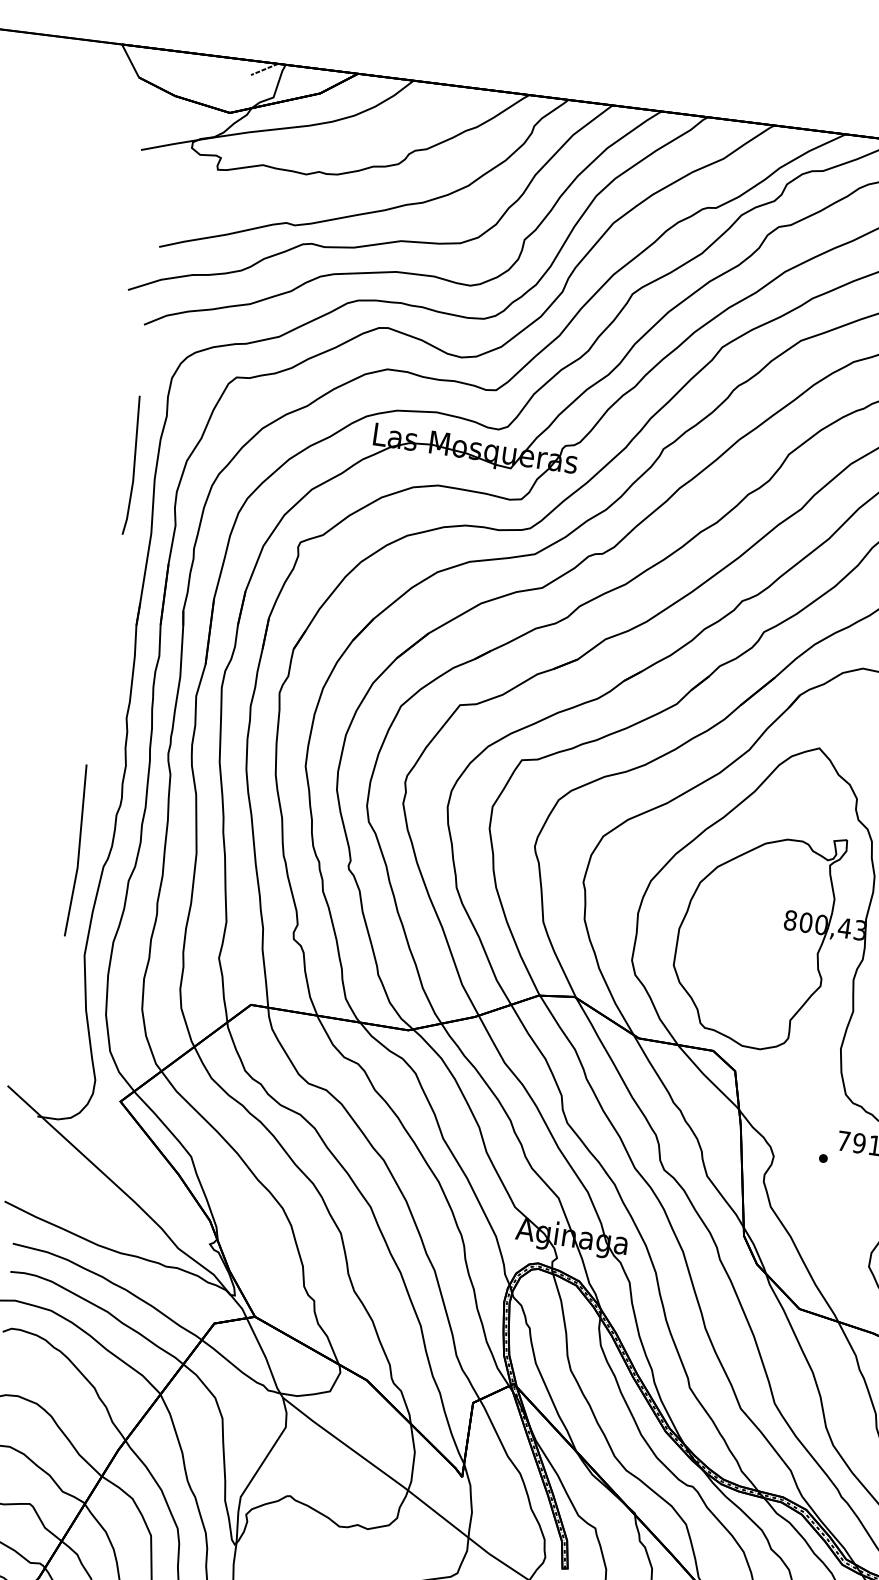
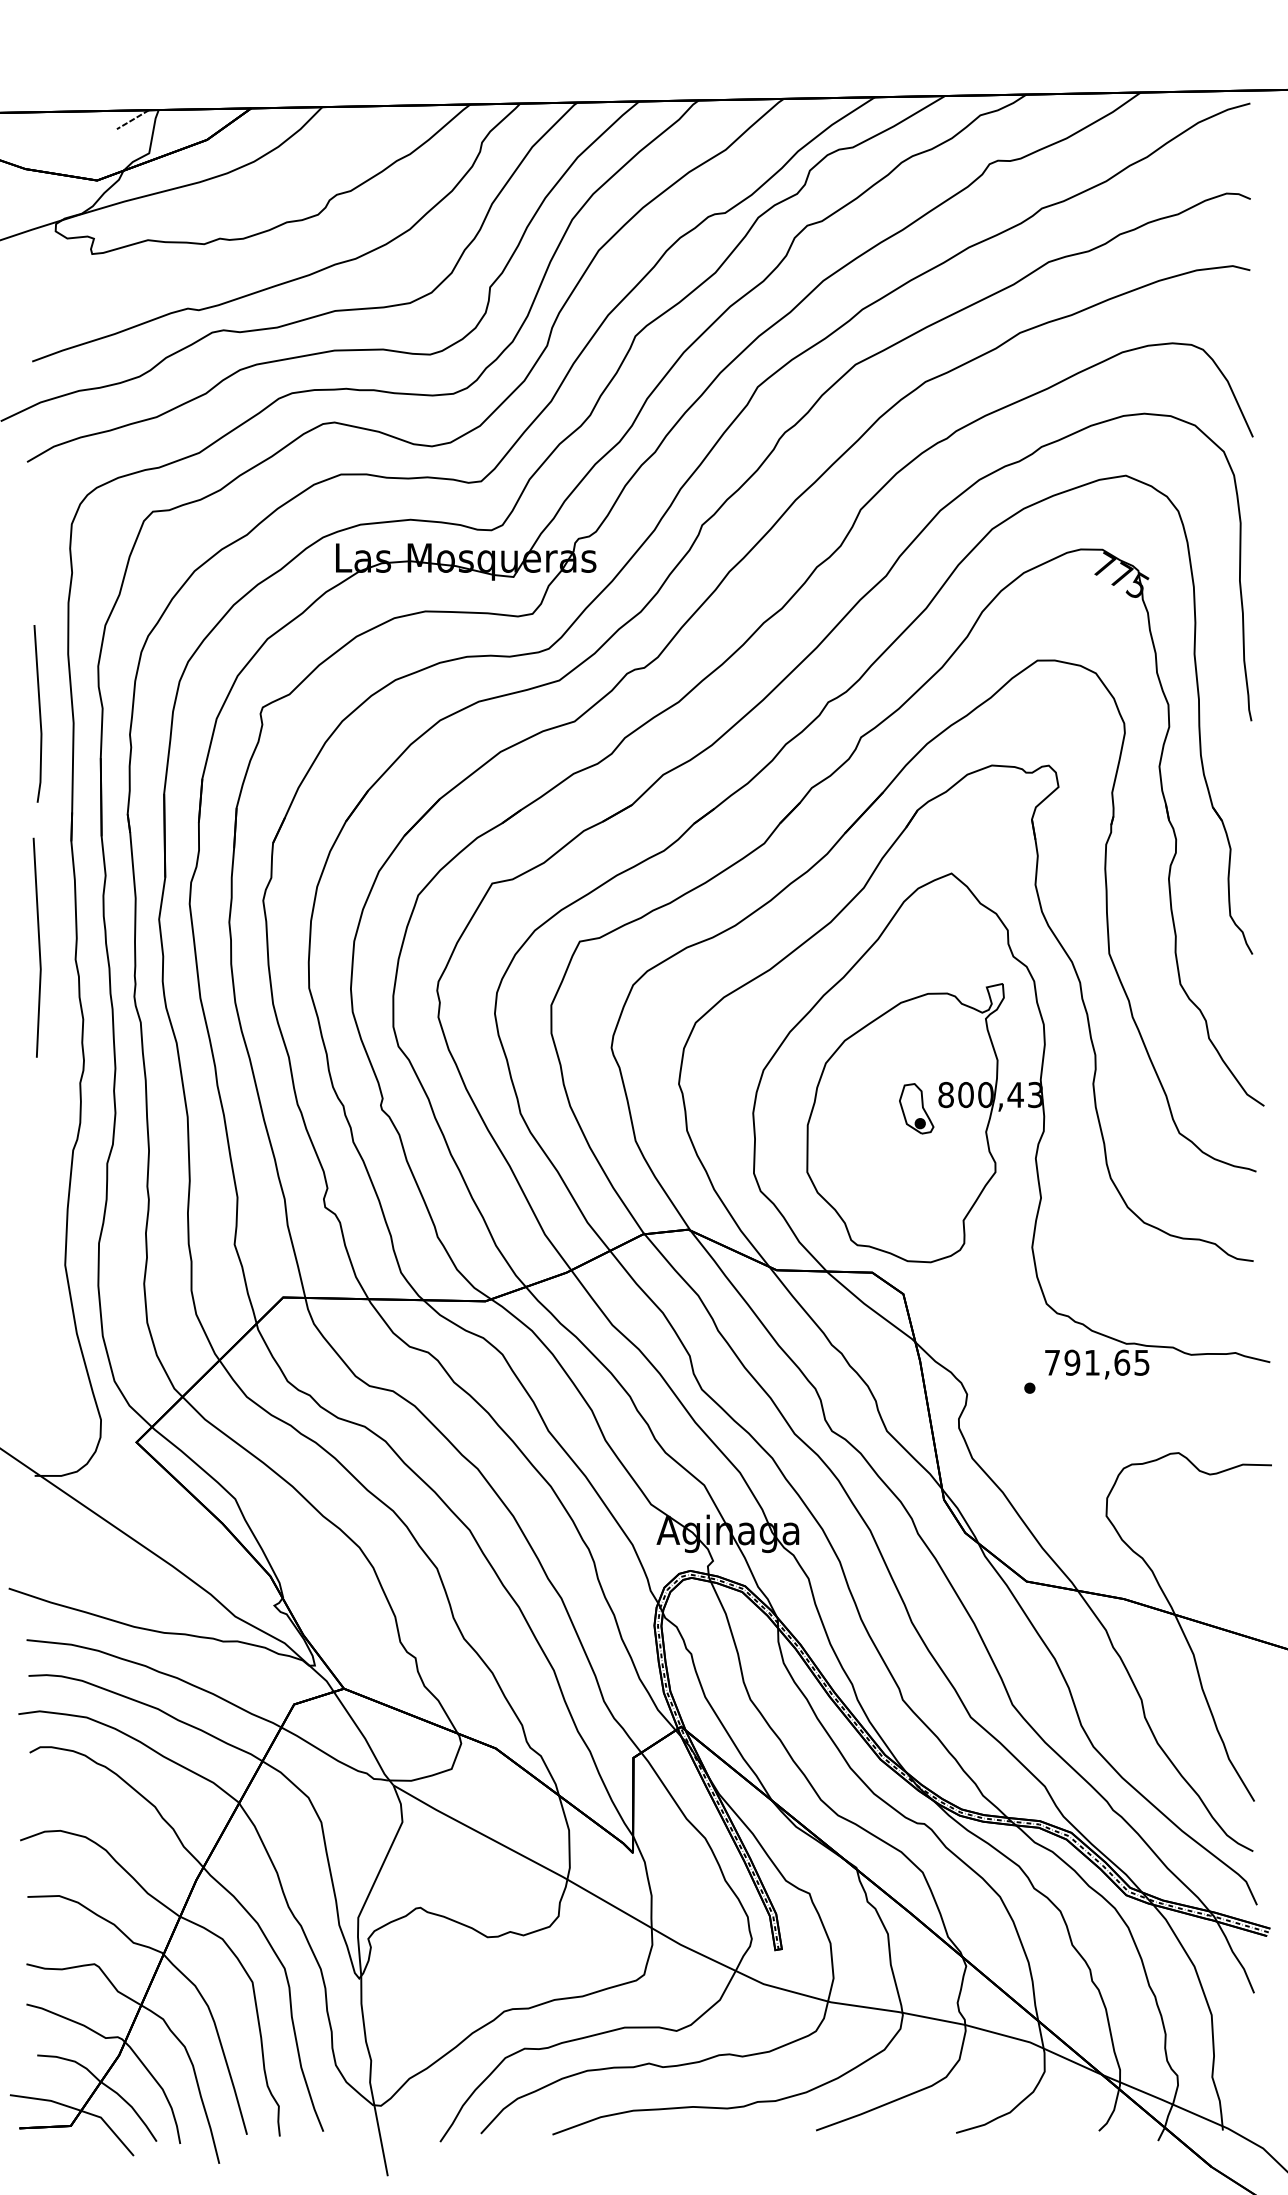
line: (133, 465) -> (39, 713), moved
line: (78, 850) -> (38, 947), moved
part: (766, 927) -> (916, 1108), added

